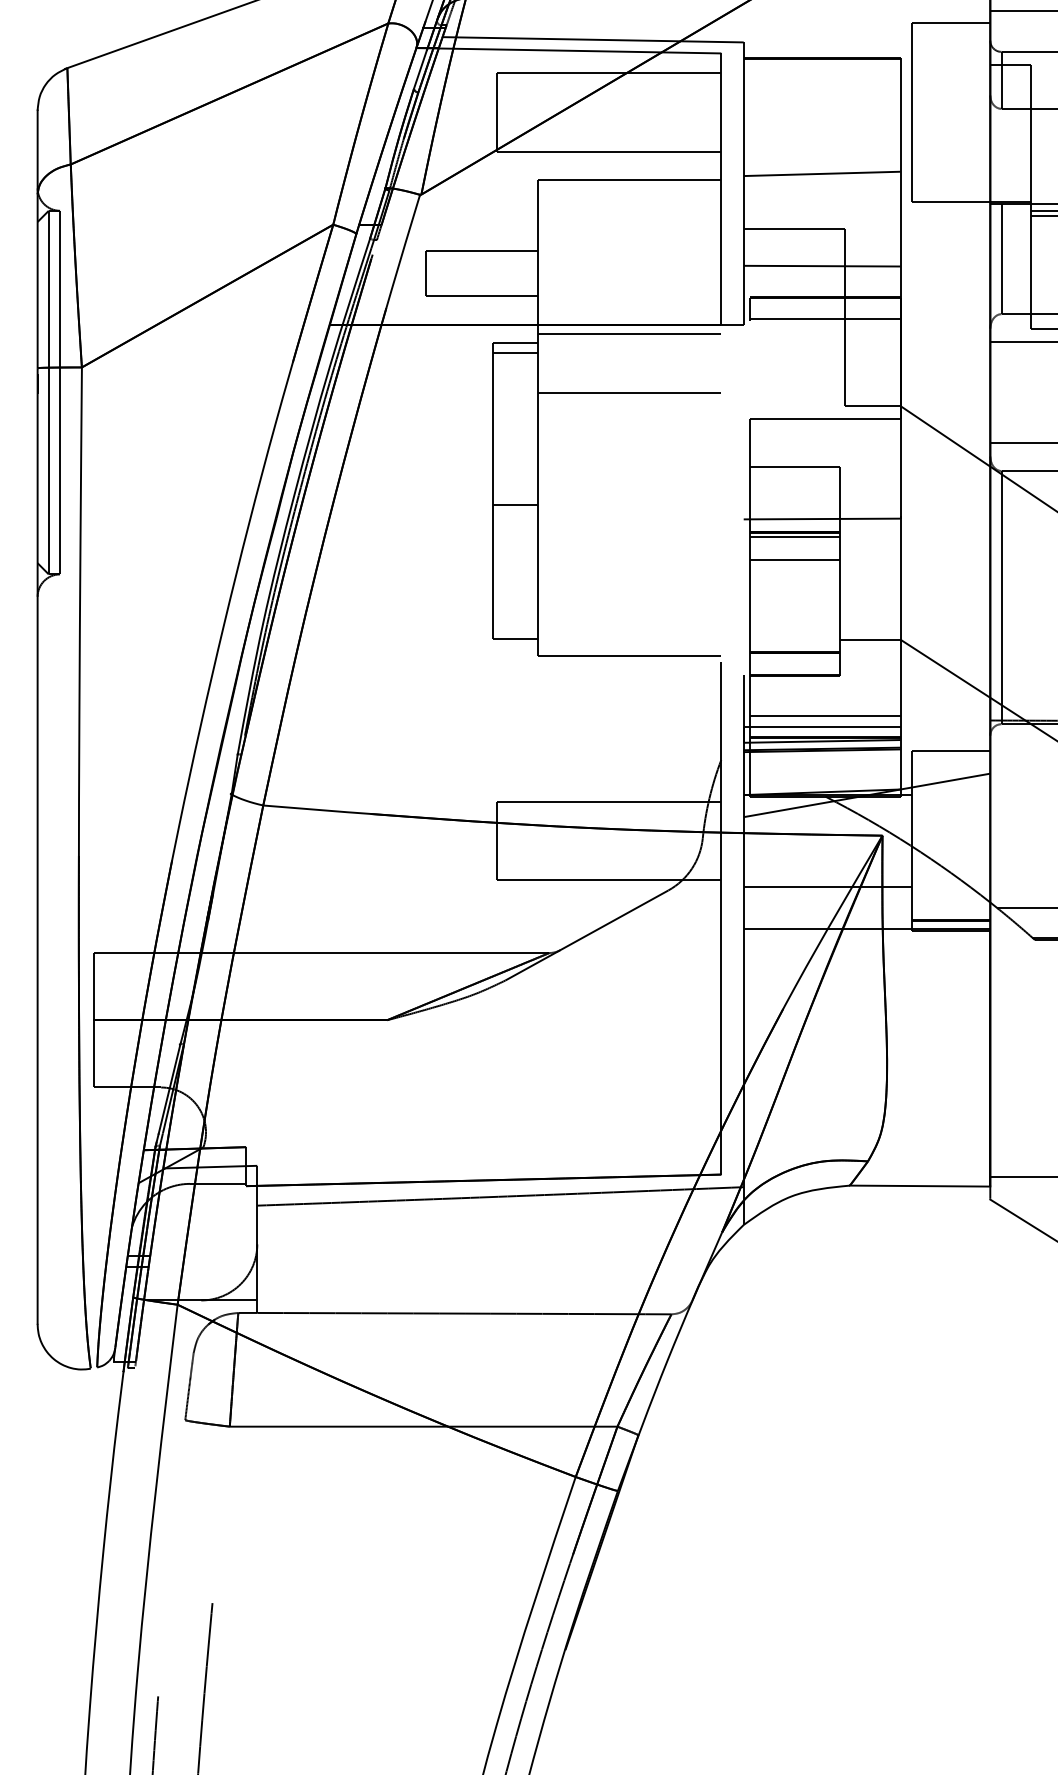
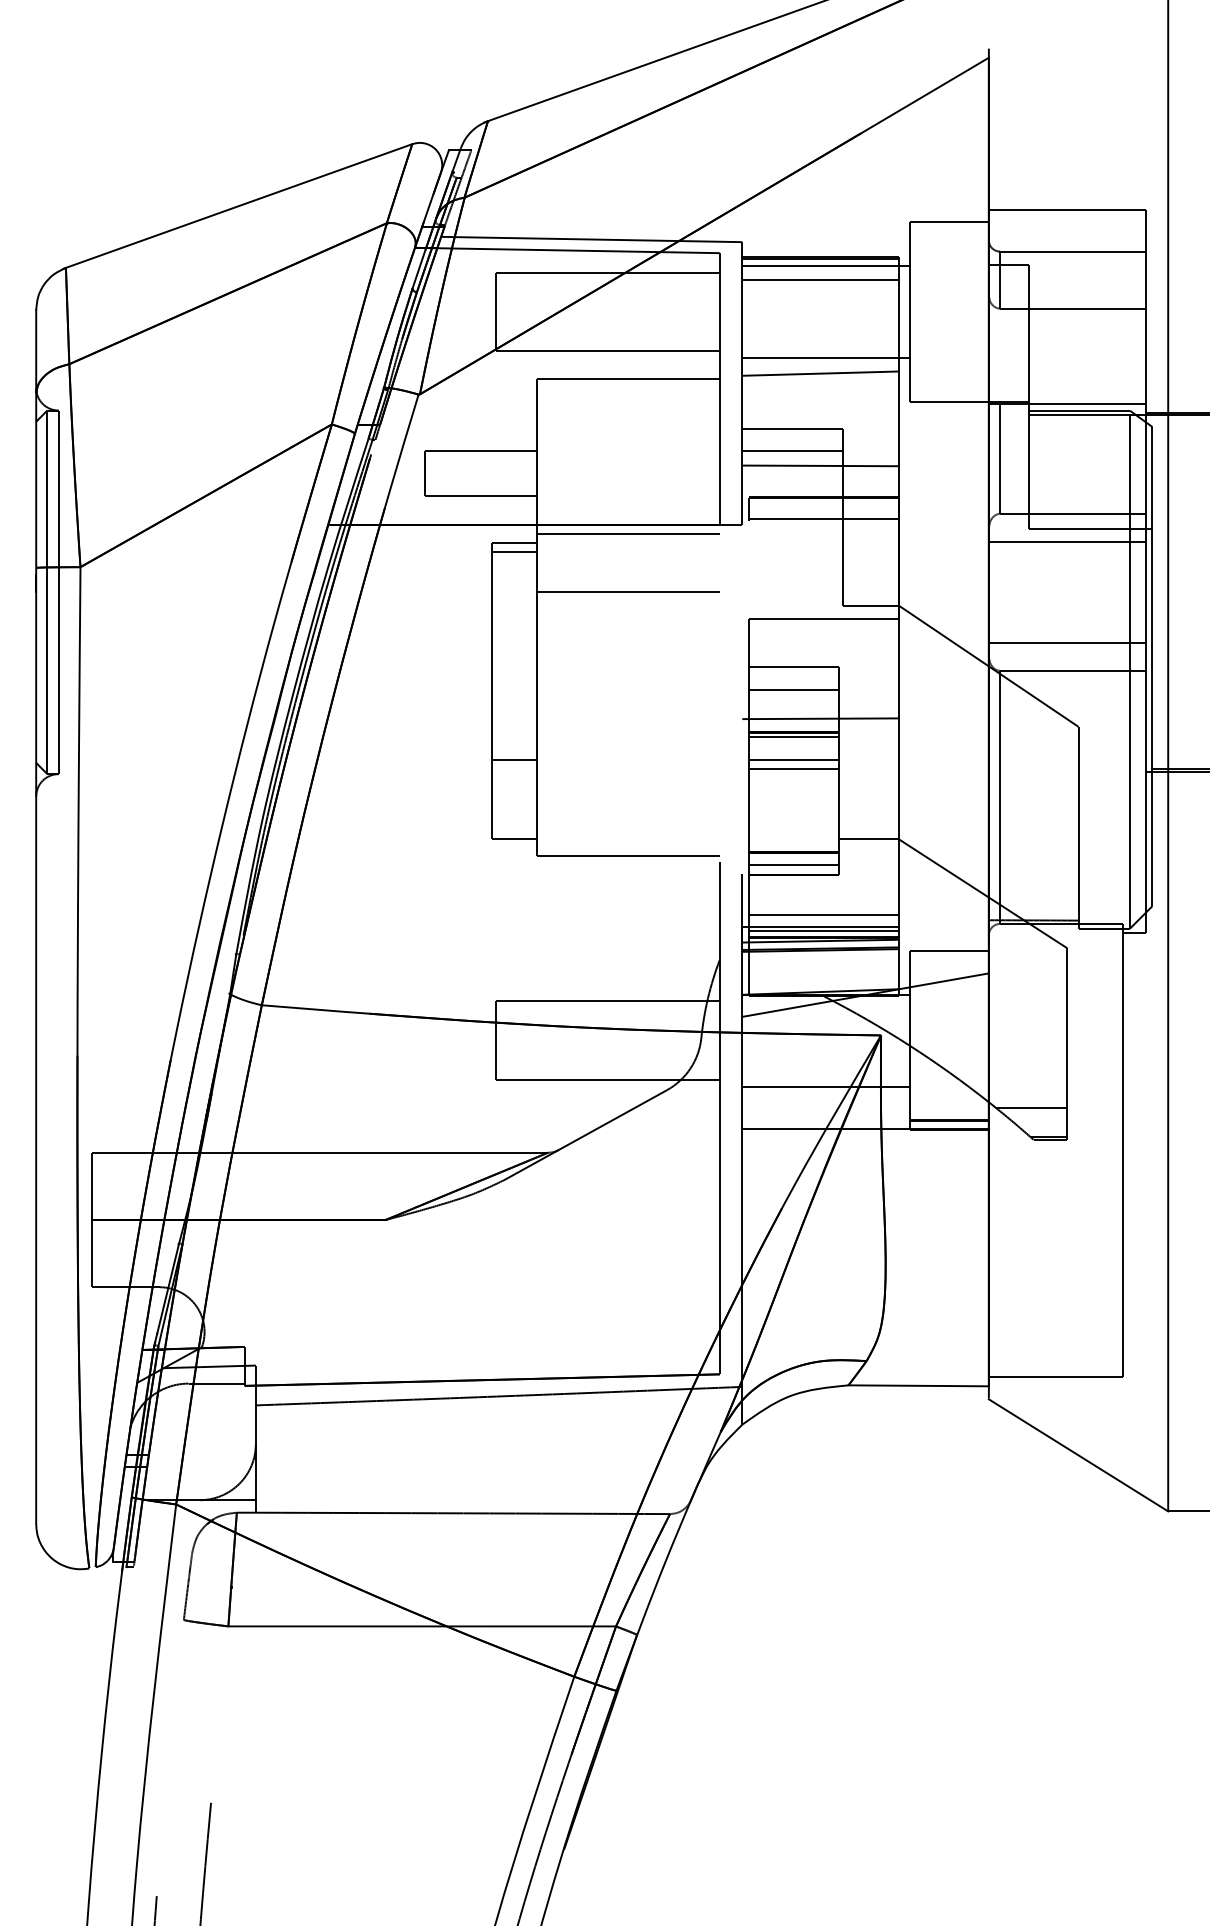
line: (827, 66) -> (826, 266), added
line: (821, 79) -> (820, 279), added
line: (827, 158) -> (826, 358), added
line: (793, 251) -> (792, 451), added
line: (794, 489) -> (793, 689), added
line: (514, 504) -> (513, 760), moved
line: (794, 569) -> (793, 769), added
line: (794, 664) -> (793, 864), added
line: (824, 731) -> (823, 931), added

